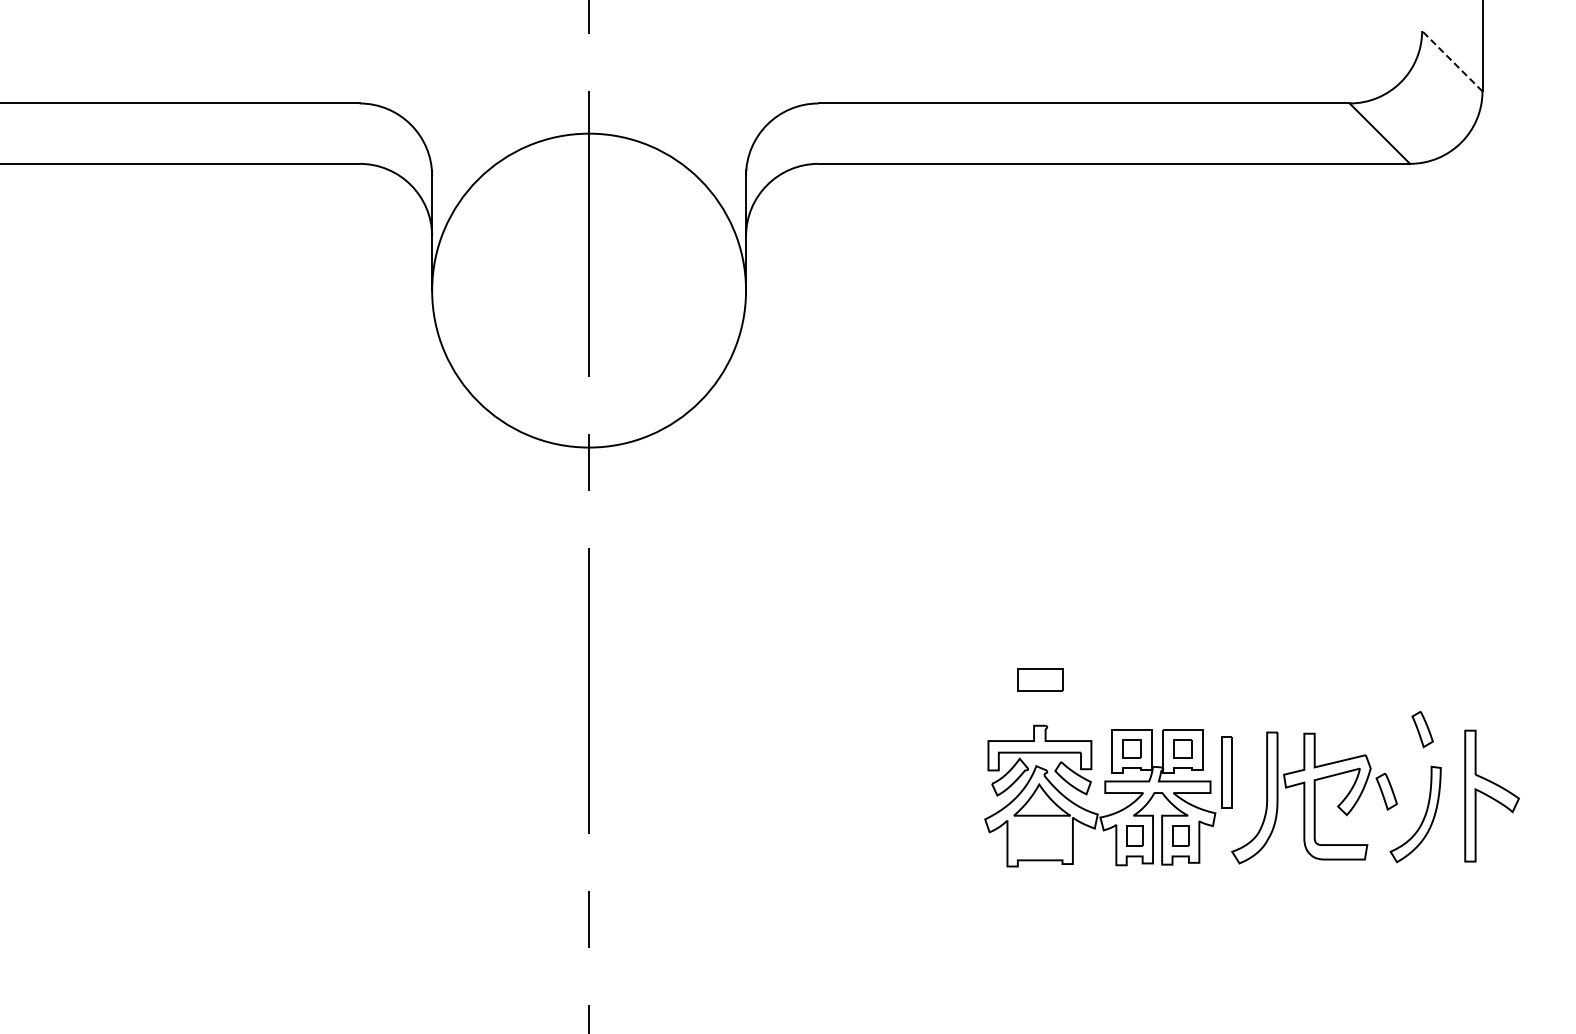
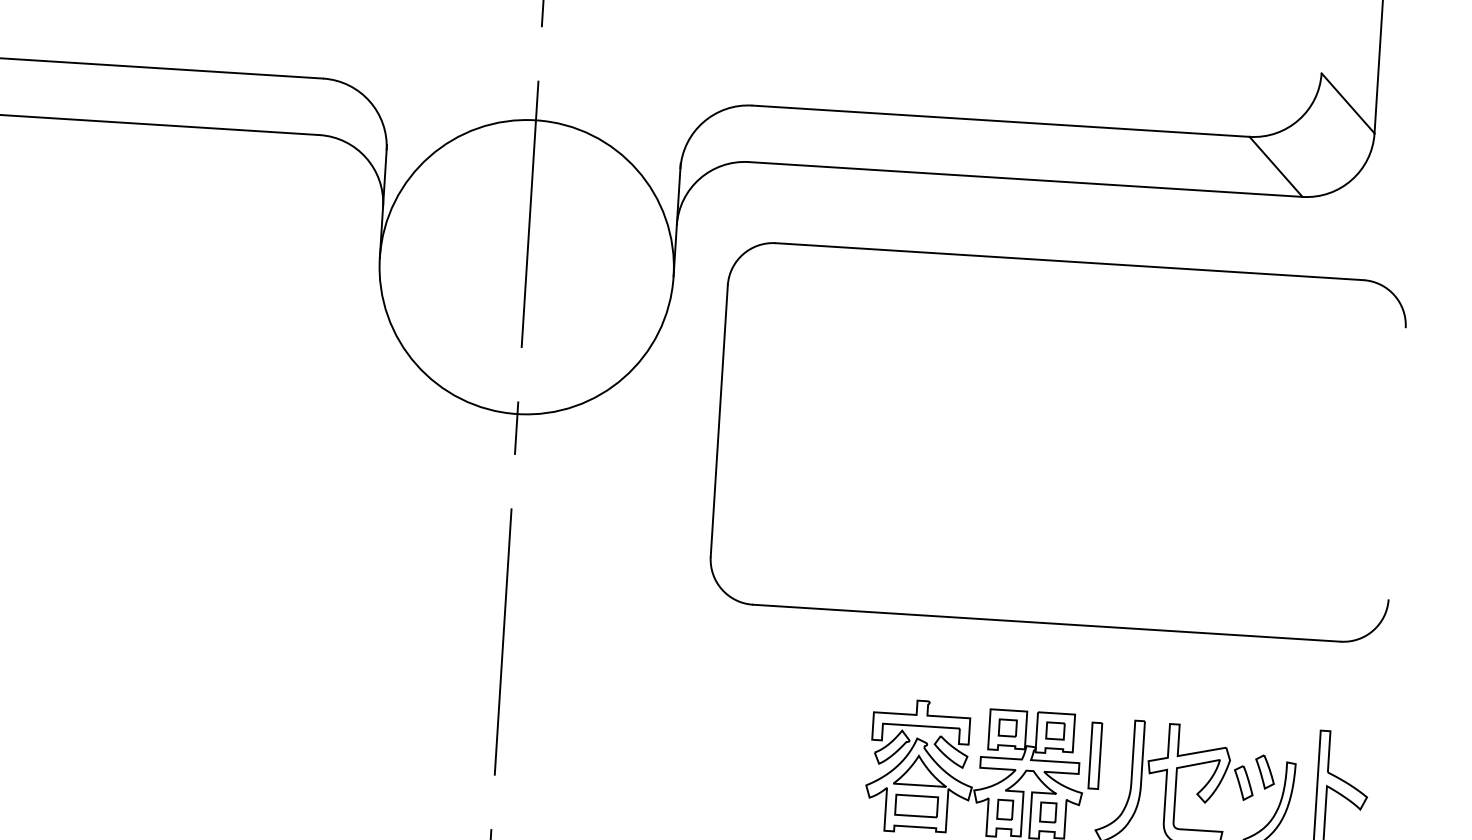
line: (1452, 61) -> (1348, 103), dashed -> solid
part: (1166, 248) -> (1069, 261), added
part: (1040, 679) -> (916, 805), moved
part: (1422, 729) -> (1264, 772), moved

